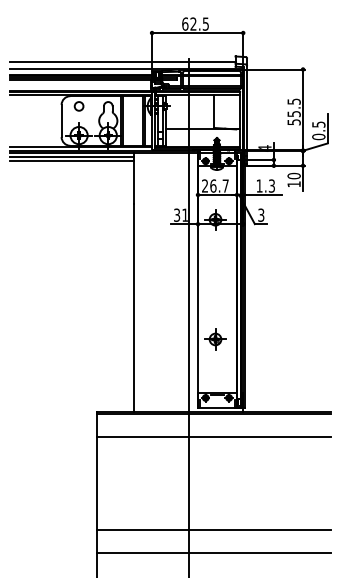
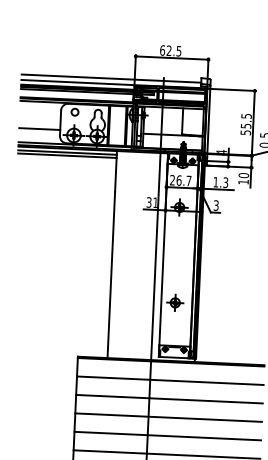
line: (35, 129) -> (39, 129), added
line: (213, 460) -> (169, 399), added
line: (213, 483) -> (168, 417), added
line: (213, 506) -> (167, 435), added

